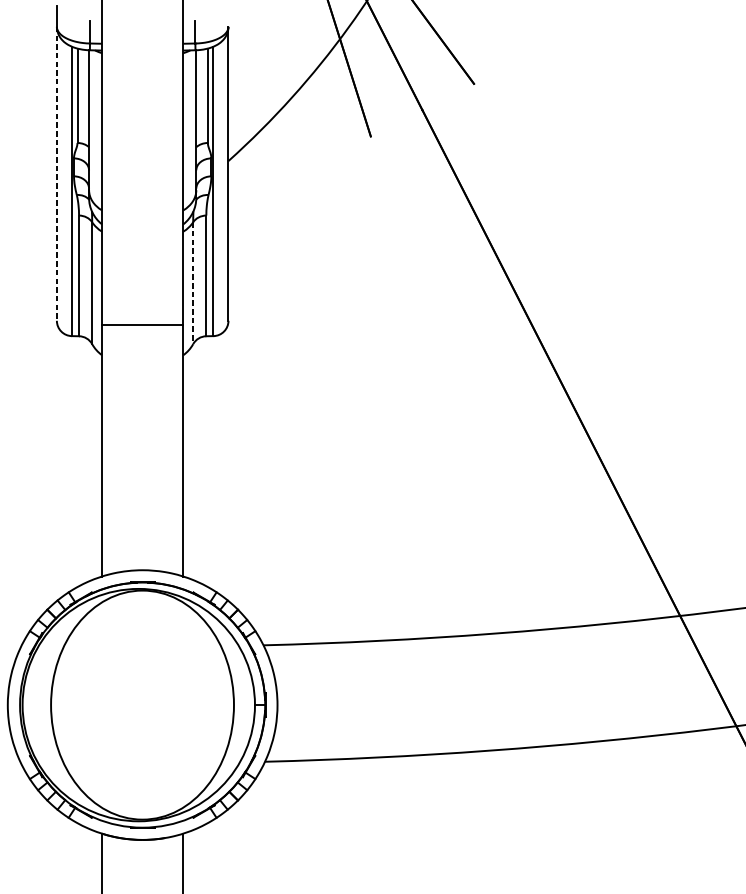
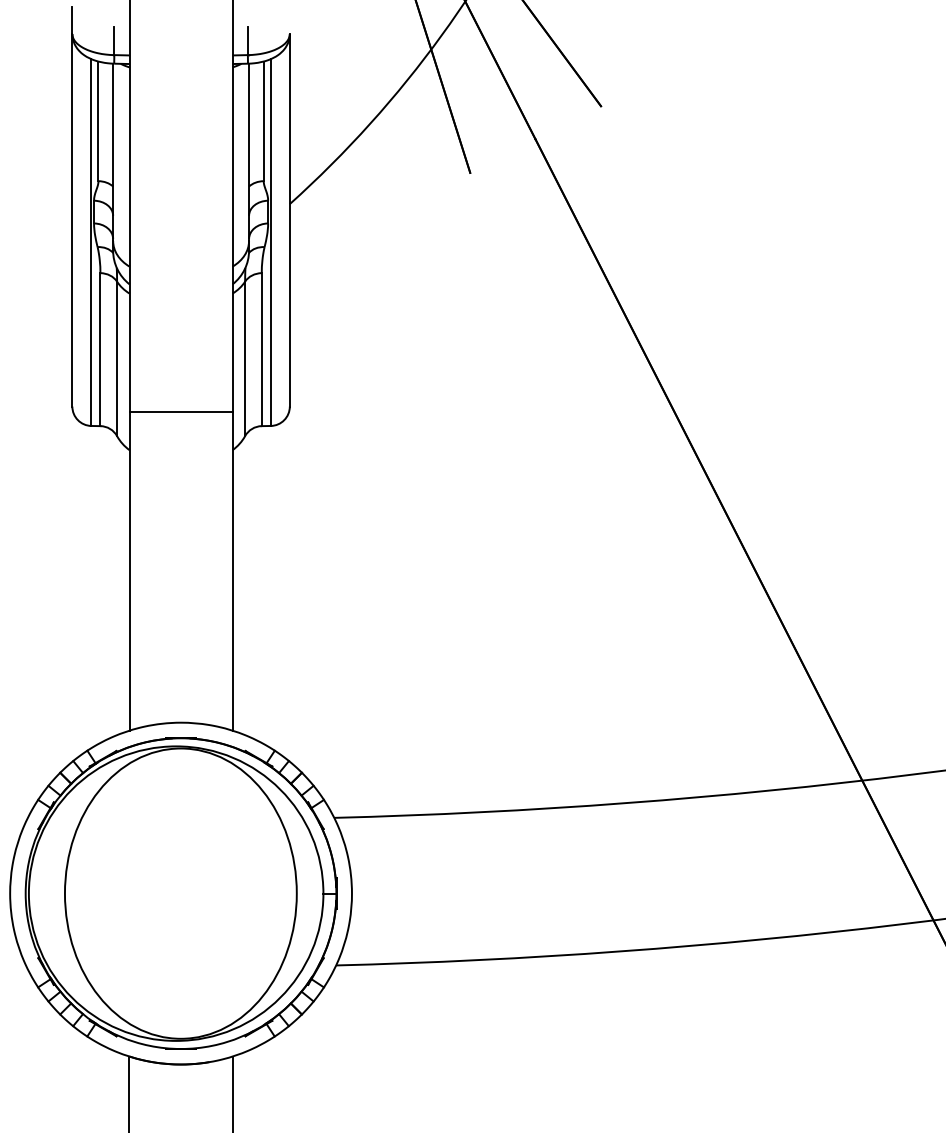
line: (57, 174) -> (72, 220), dashed -> solid
line: (193, 283) -> (245, 359), dashed -> solid

